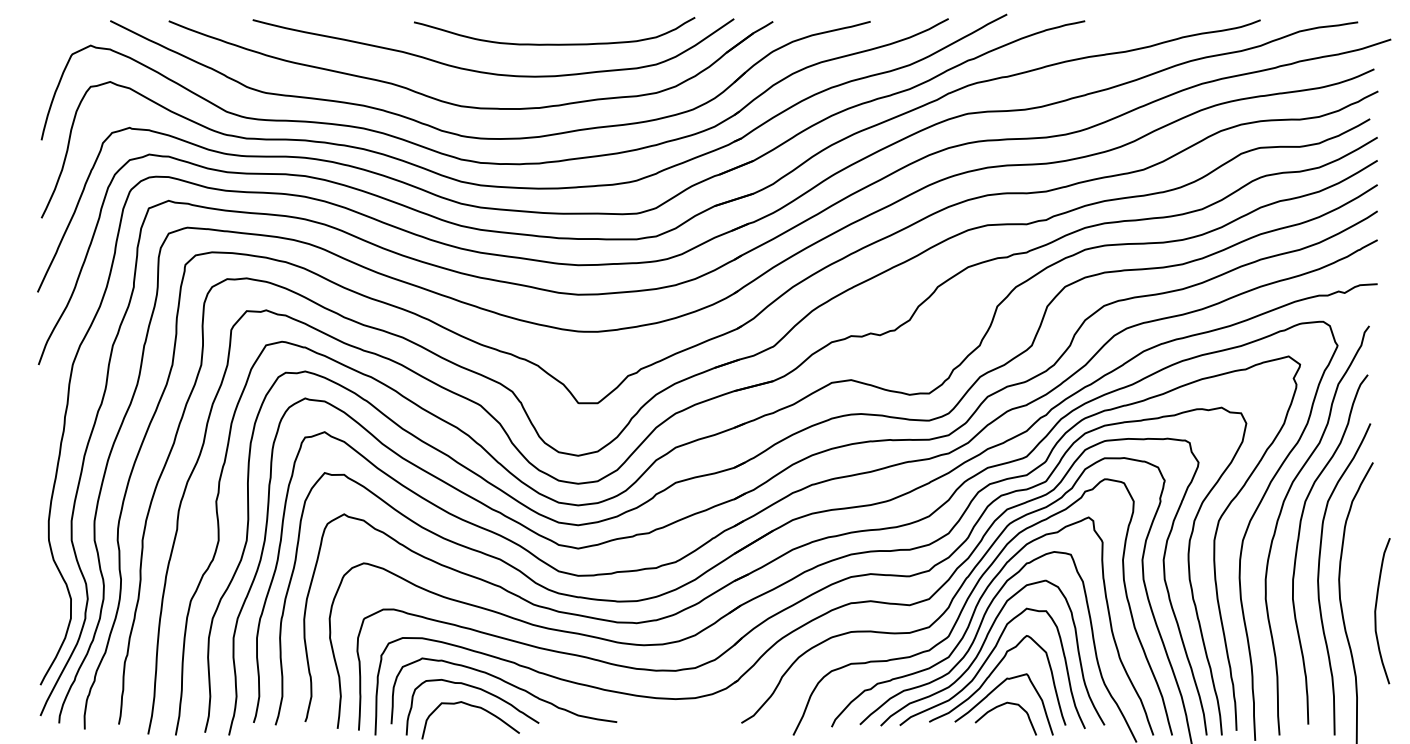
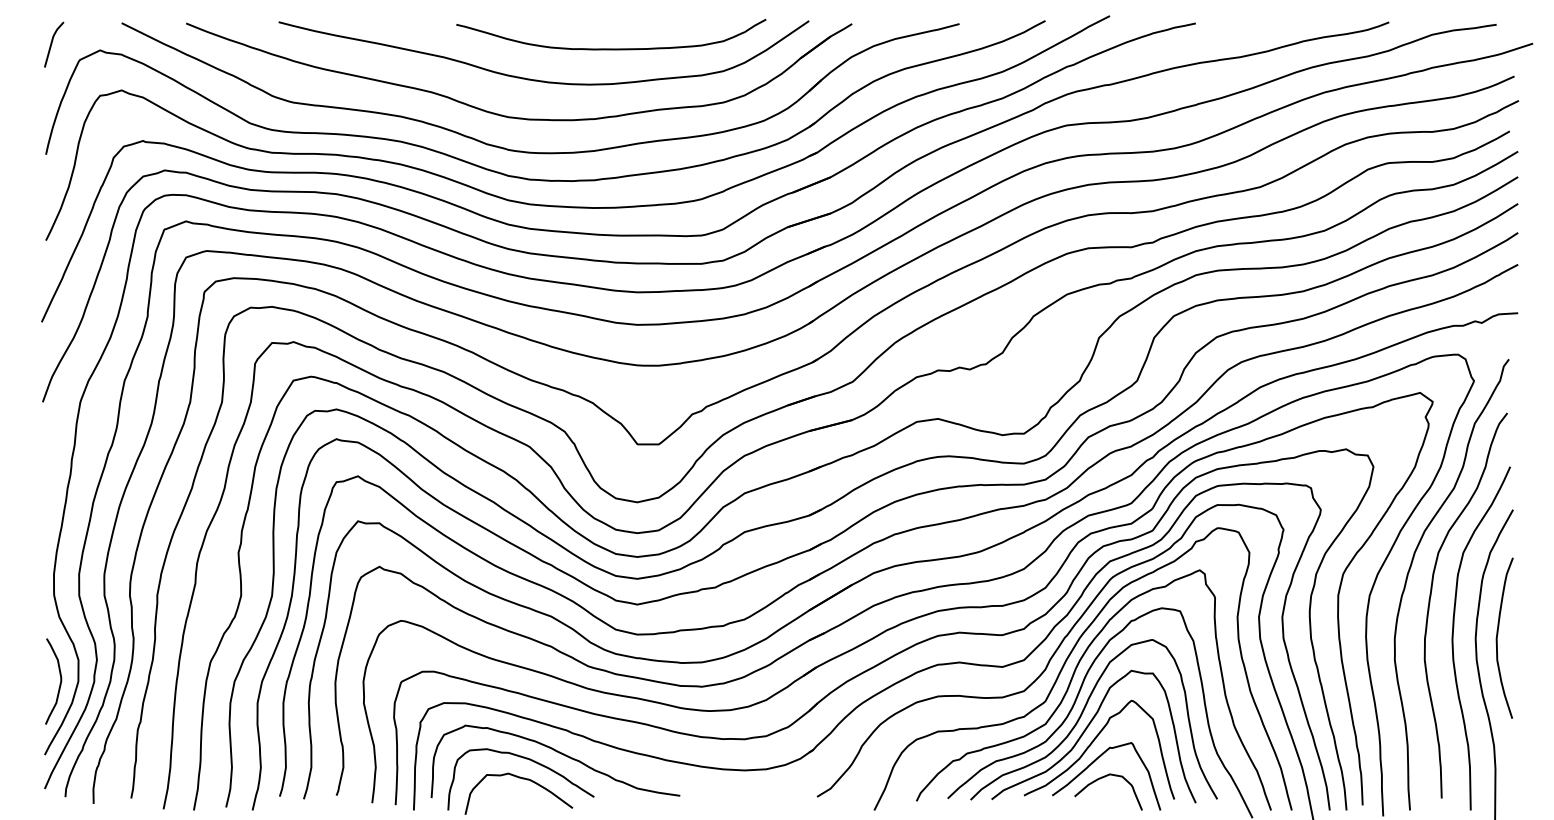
line: (47, 40) -> (52, 44), added
curve: (1376, 611) -> (1498, 638), moved
curve: (53, 621) -> (59, 684), added

